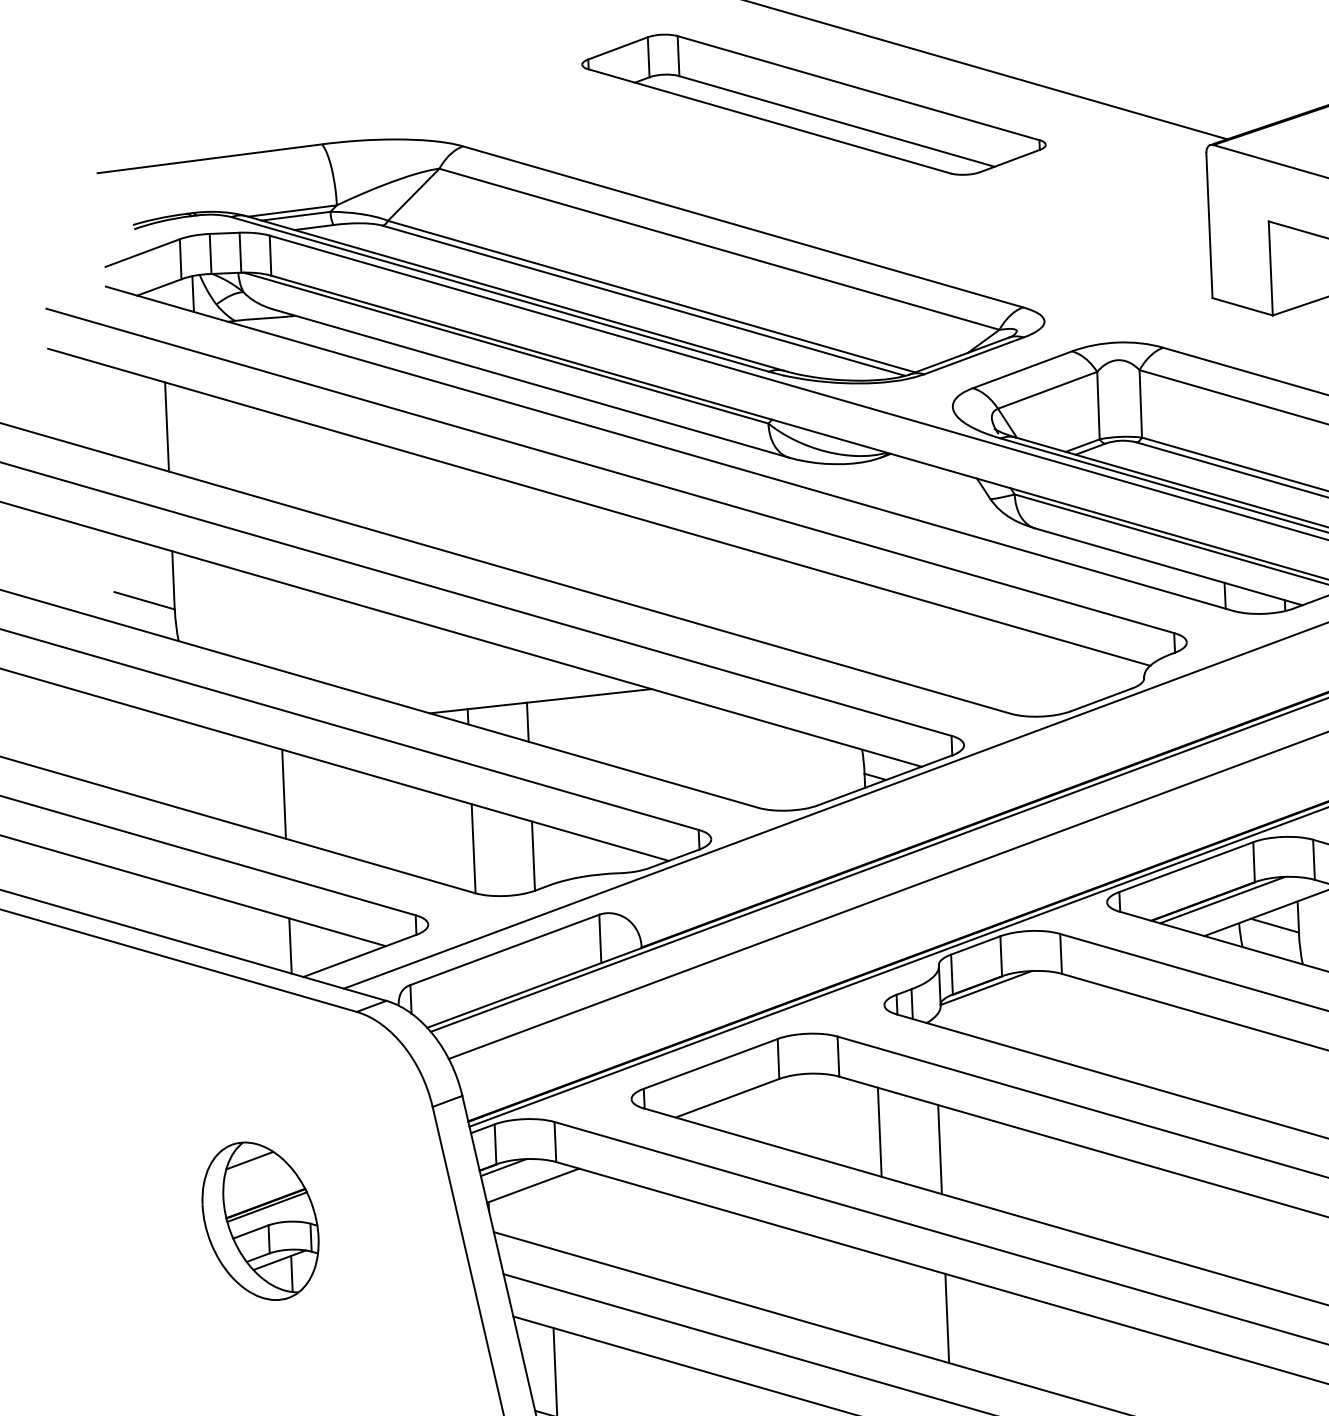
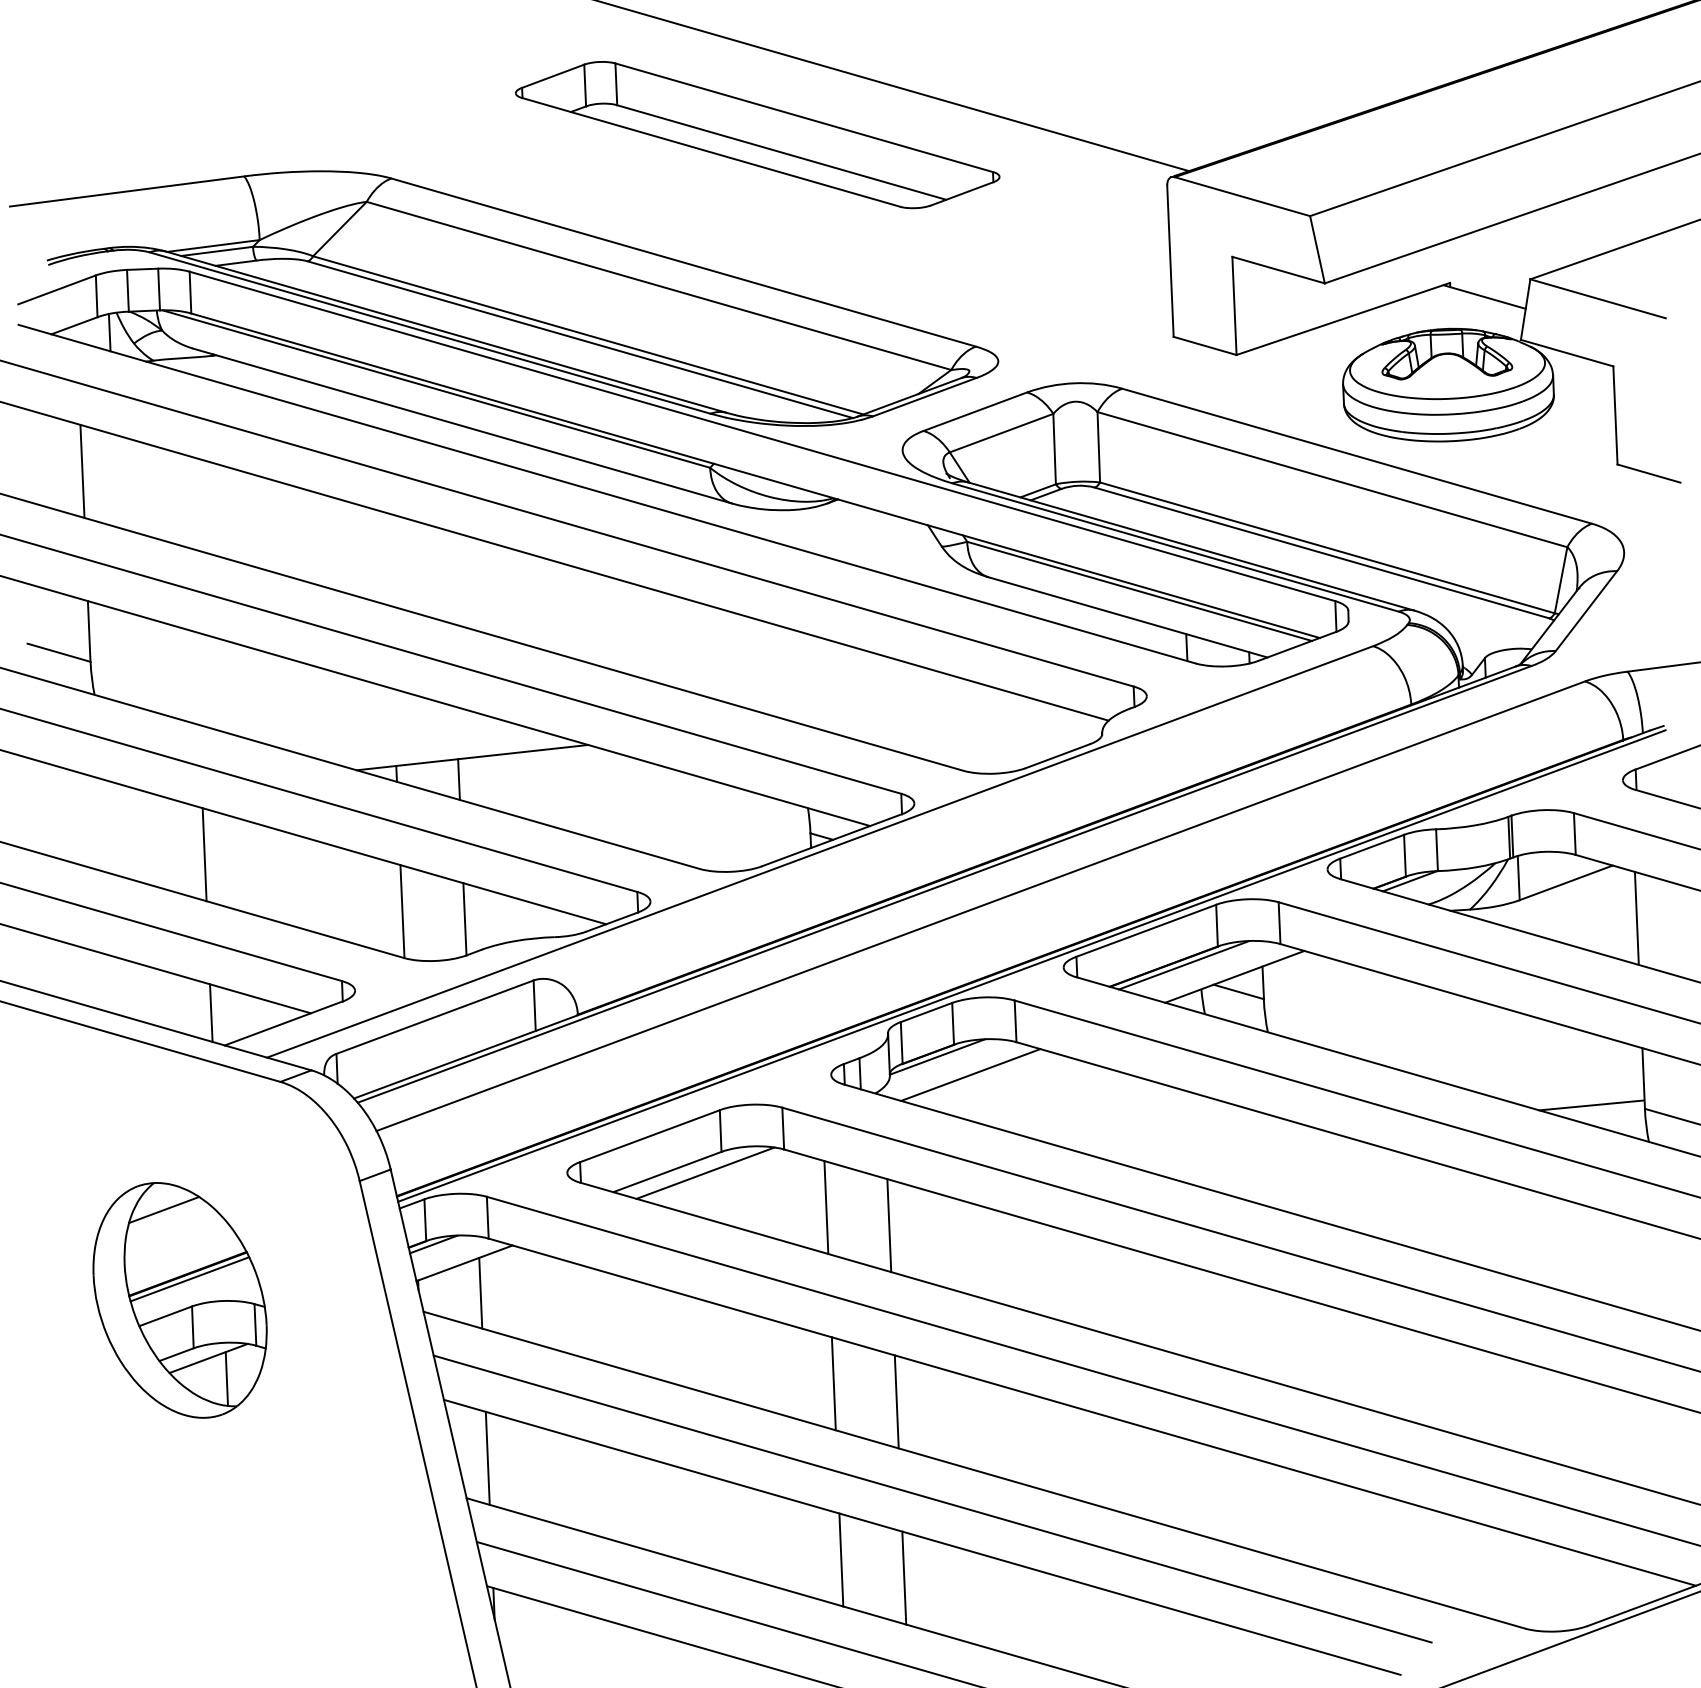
line: (1017, 1004) -> (970, 1074), added
line: (763, 1098) -> (705, 1172), added
line: (548, 1213) -> (480, 1292), added
part: (260, 1221) -> (179, 1300), size x1.43
line: (886, 1300) -> (833, 1383), added

